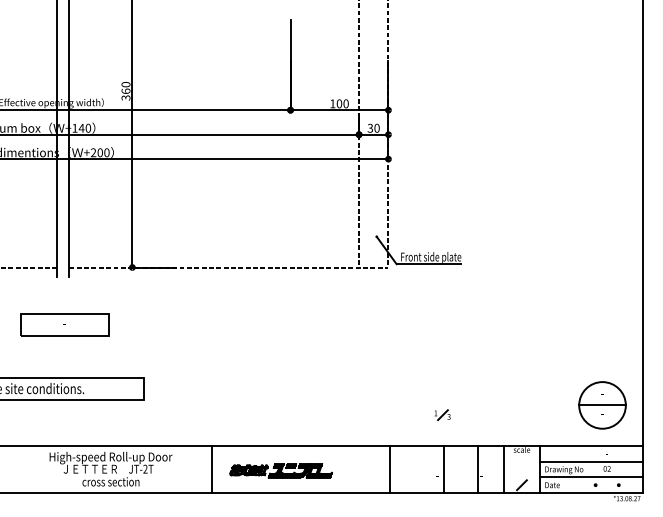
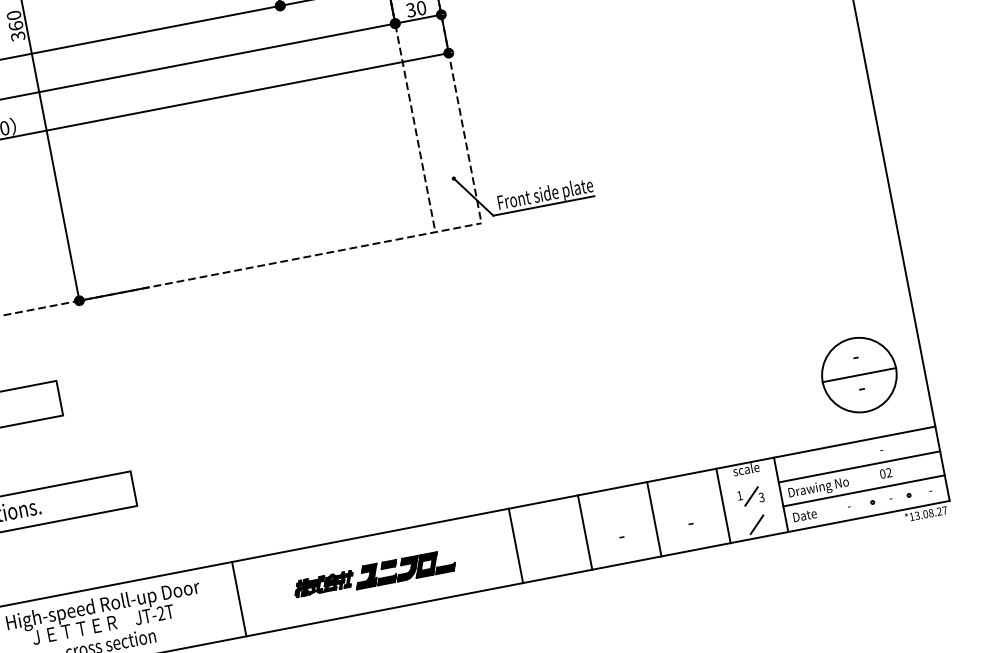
part: (442, 415) -> (750, 497), moved
line: (212, 469) -> (239, 598), moved
line: (390, 469) -> (515, 545), moved
line: (443, 469) -> (585, 532), moved
line: (477, 469) -> (654, 519), moved

